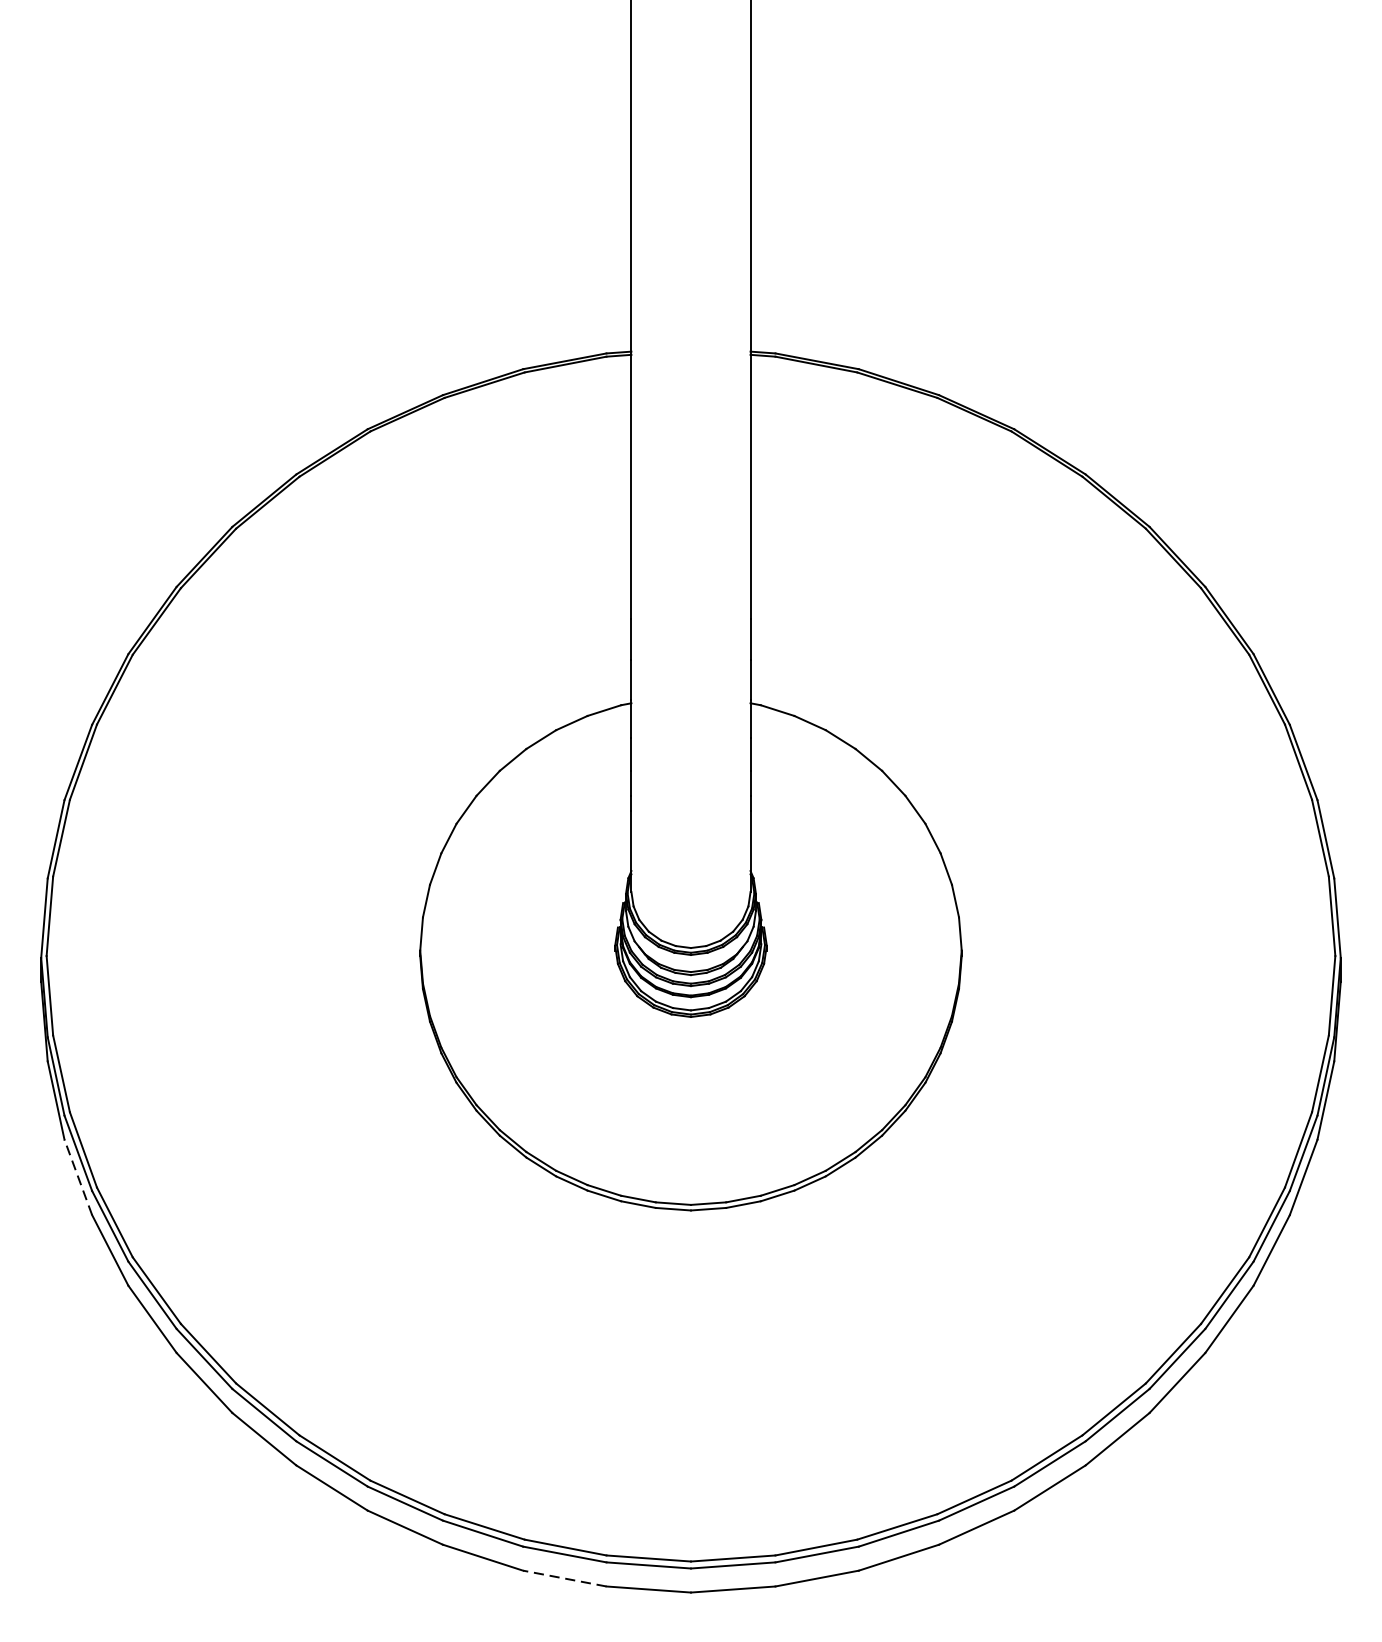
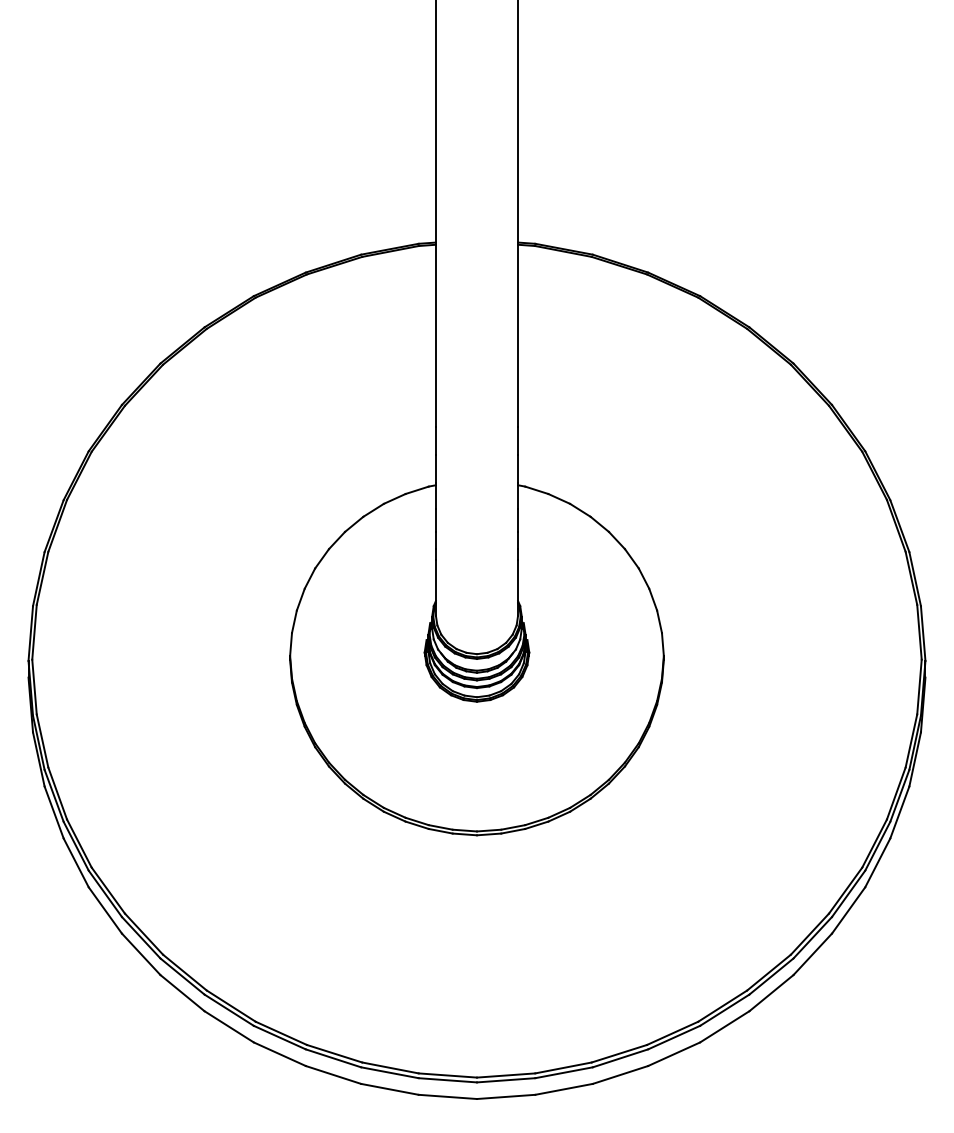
line: (78, 1177) -> (54, 812), dashed -> solid
line: (564, 1578) -> (389, 1089), dashed -> solid

